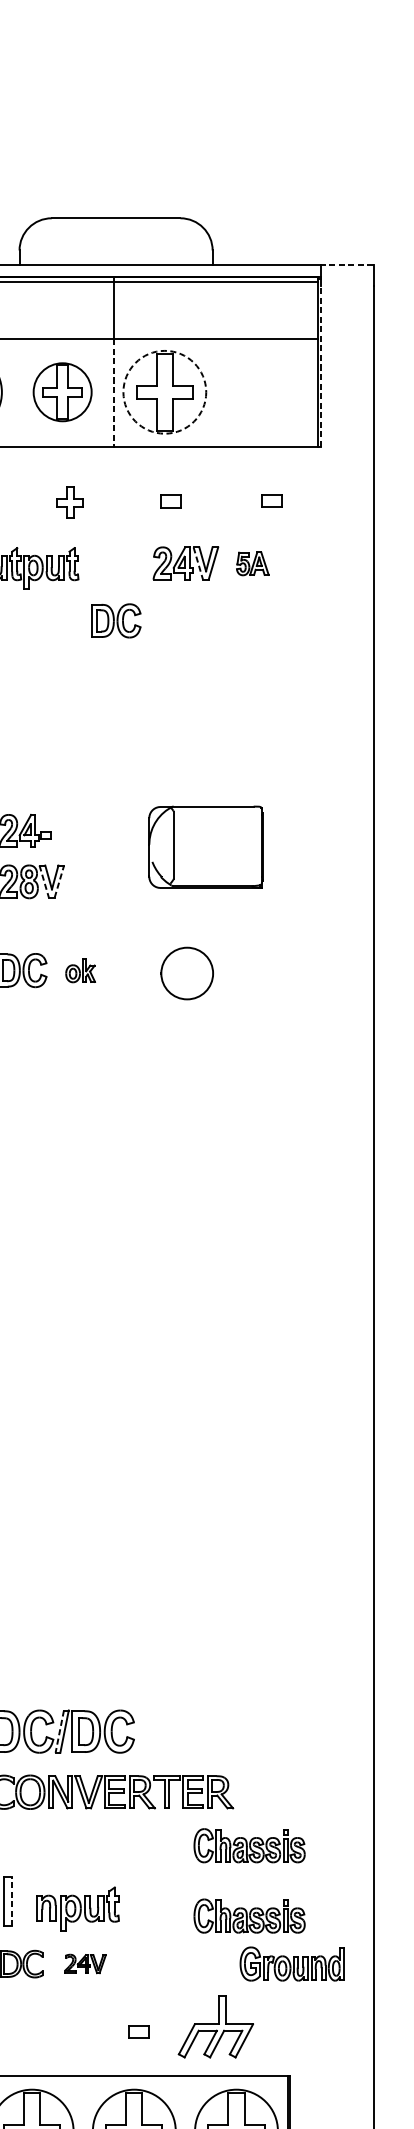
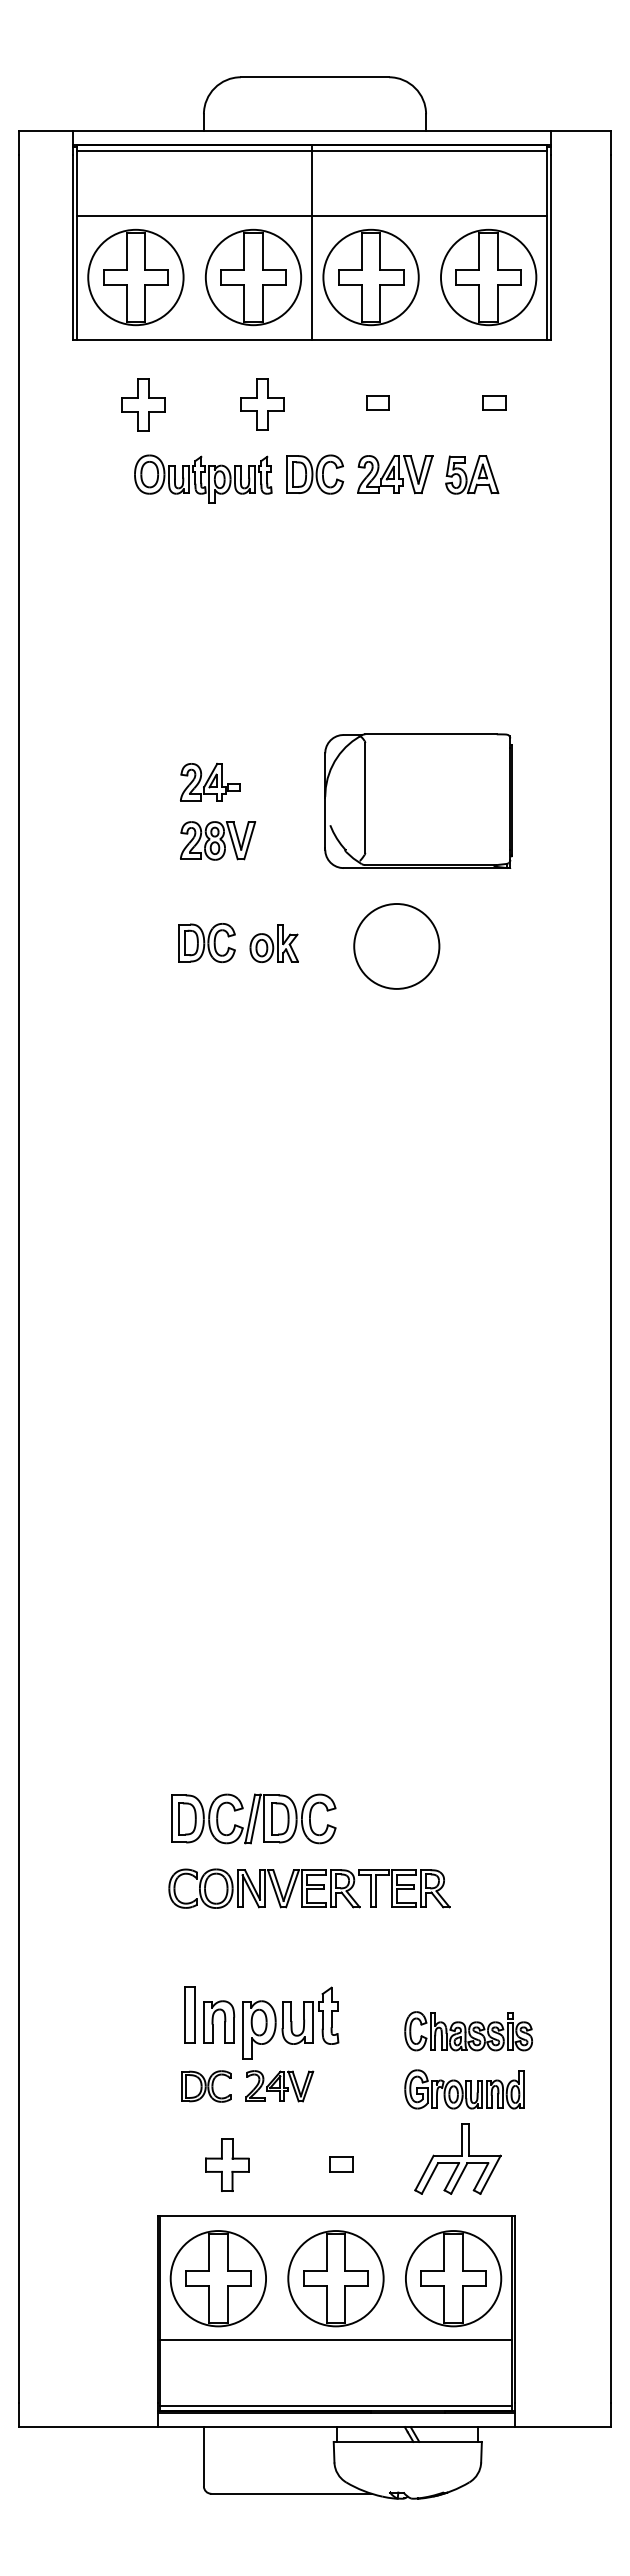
line: (346, 264) -> (580, 130), dashed -> solid
line: (321, 366) -> (551, 247), dashed -> solid
part: (62, 392) -> (253, 277), size x1.43
circle: (164, 392) -> (370, 277), dashed -> solid
part: (266, 392) -> (488, 277), added
line: (113, 393) -> (312, 278), dashed -> solid
part: (70, 502) -> (262, 404), size x1.43
part: (252, 563) -> (472, 474), size x1.43
line: (198, 564) -> (409, 475), dashed -> solid
part: (116, 620) -> (315, 474), moved
part: (206, 846) -> (418, 800), size x1.43
line: (59, 881) -> (249, 840), dashed -> solid
line: (44, 882) -> (232, 841), dashed -> solid
part: (80, 970) -> (273, 943), size x1.43
part: (186, 973) -> (396, 946), size x1.43
line: (60, 1731) -> (250, 1818), dashed -> solid
part: (249, 1845) -> (468, 1950), removed
line: (11, 1901) -> (194, 2014), dashed -> solid
part: (78, 1908) -> (271, 2022), size x1.43
part: (85, 1964) -> (279, 2086), size x1.43
part: (292, 1964) -> (464, 2089), moved
part: (215, 2026) -> (457, 2158), moved
part: (40, 2031) -> (227, 2164), added

